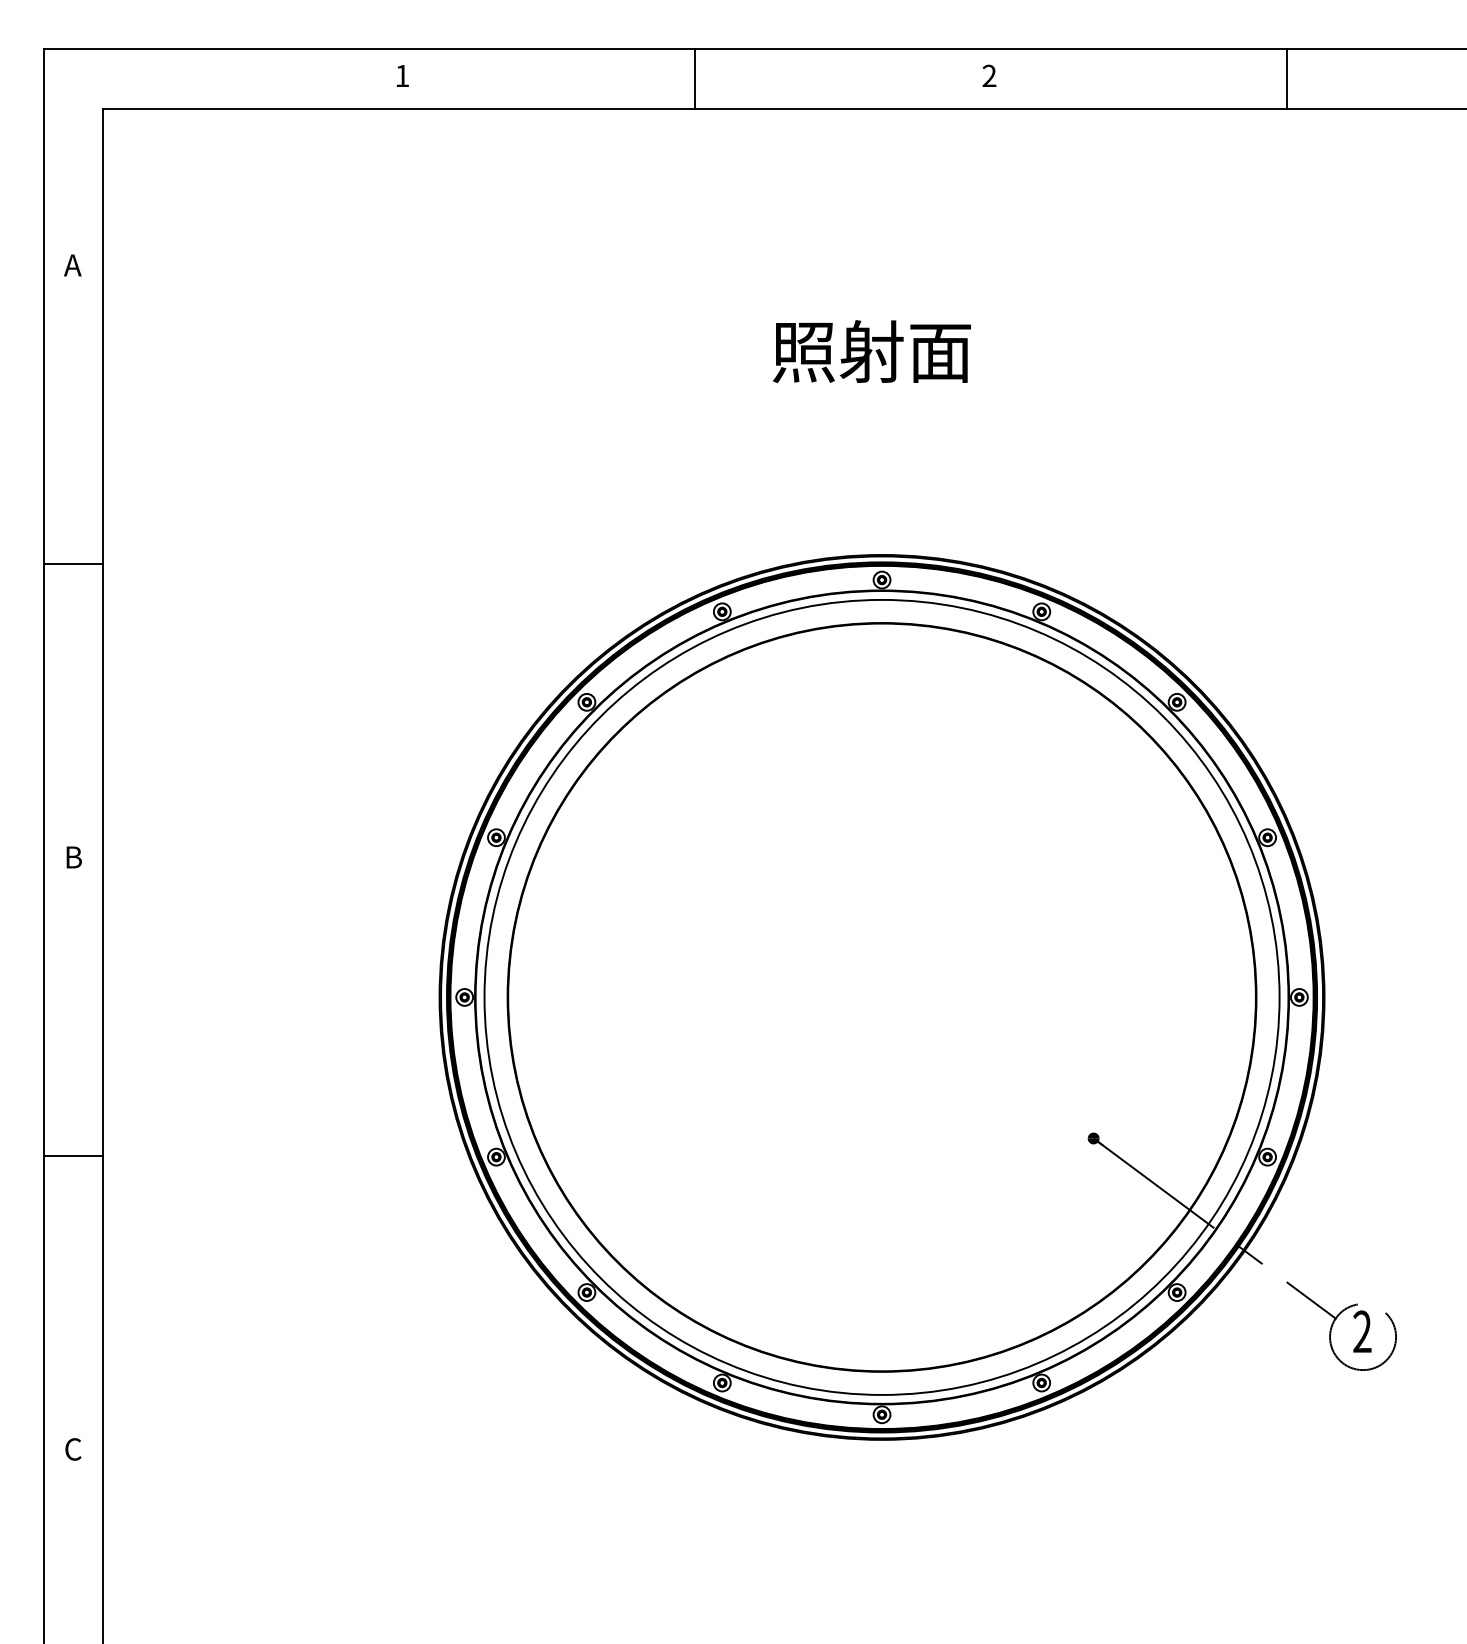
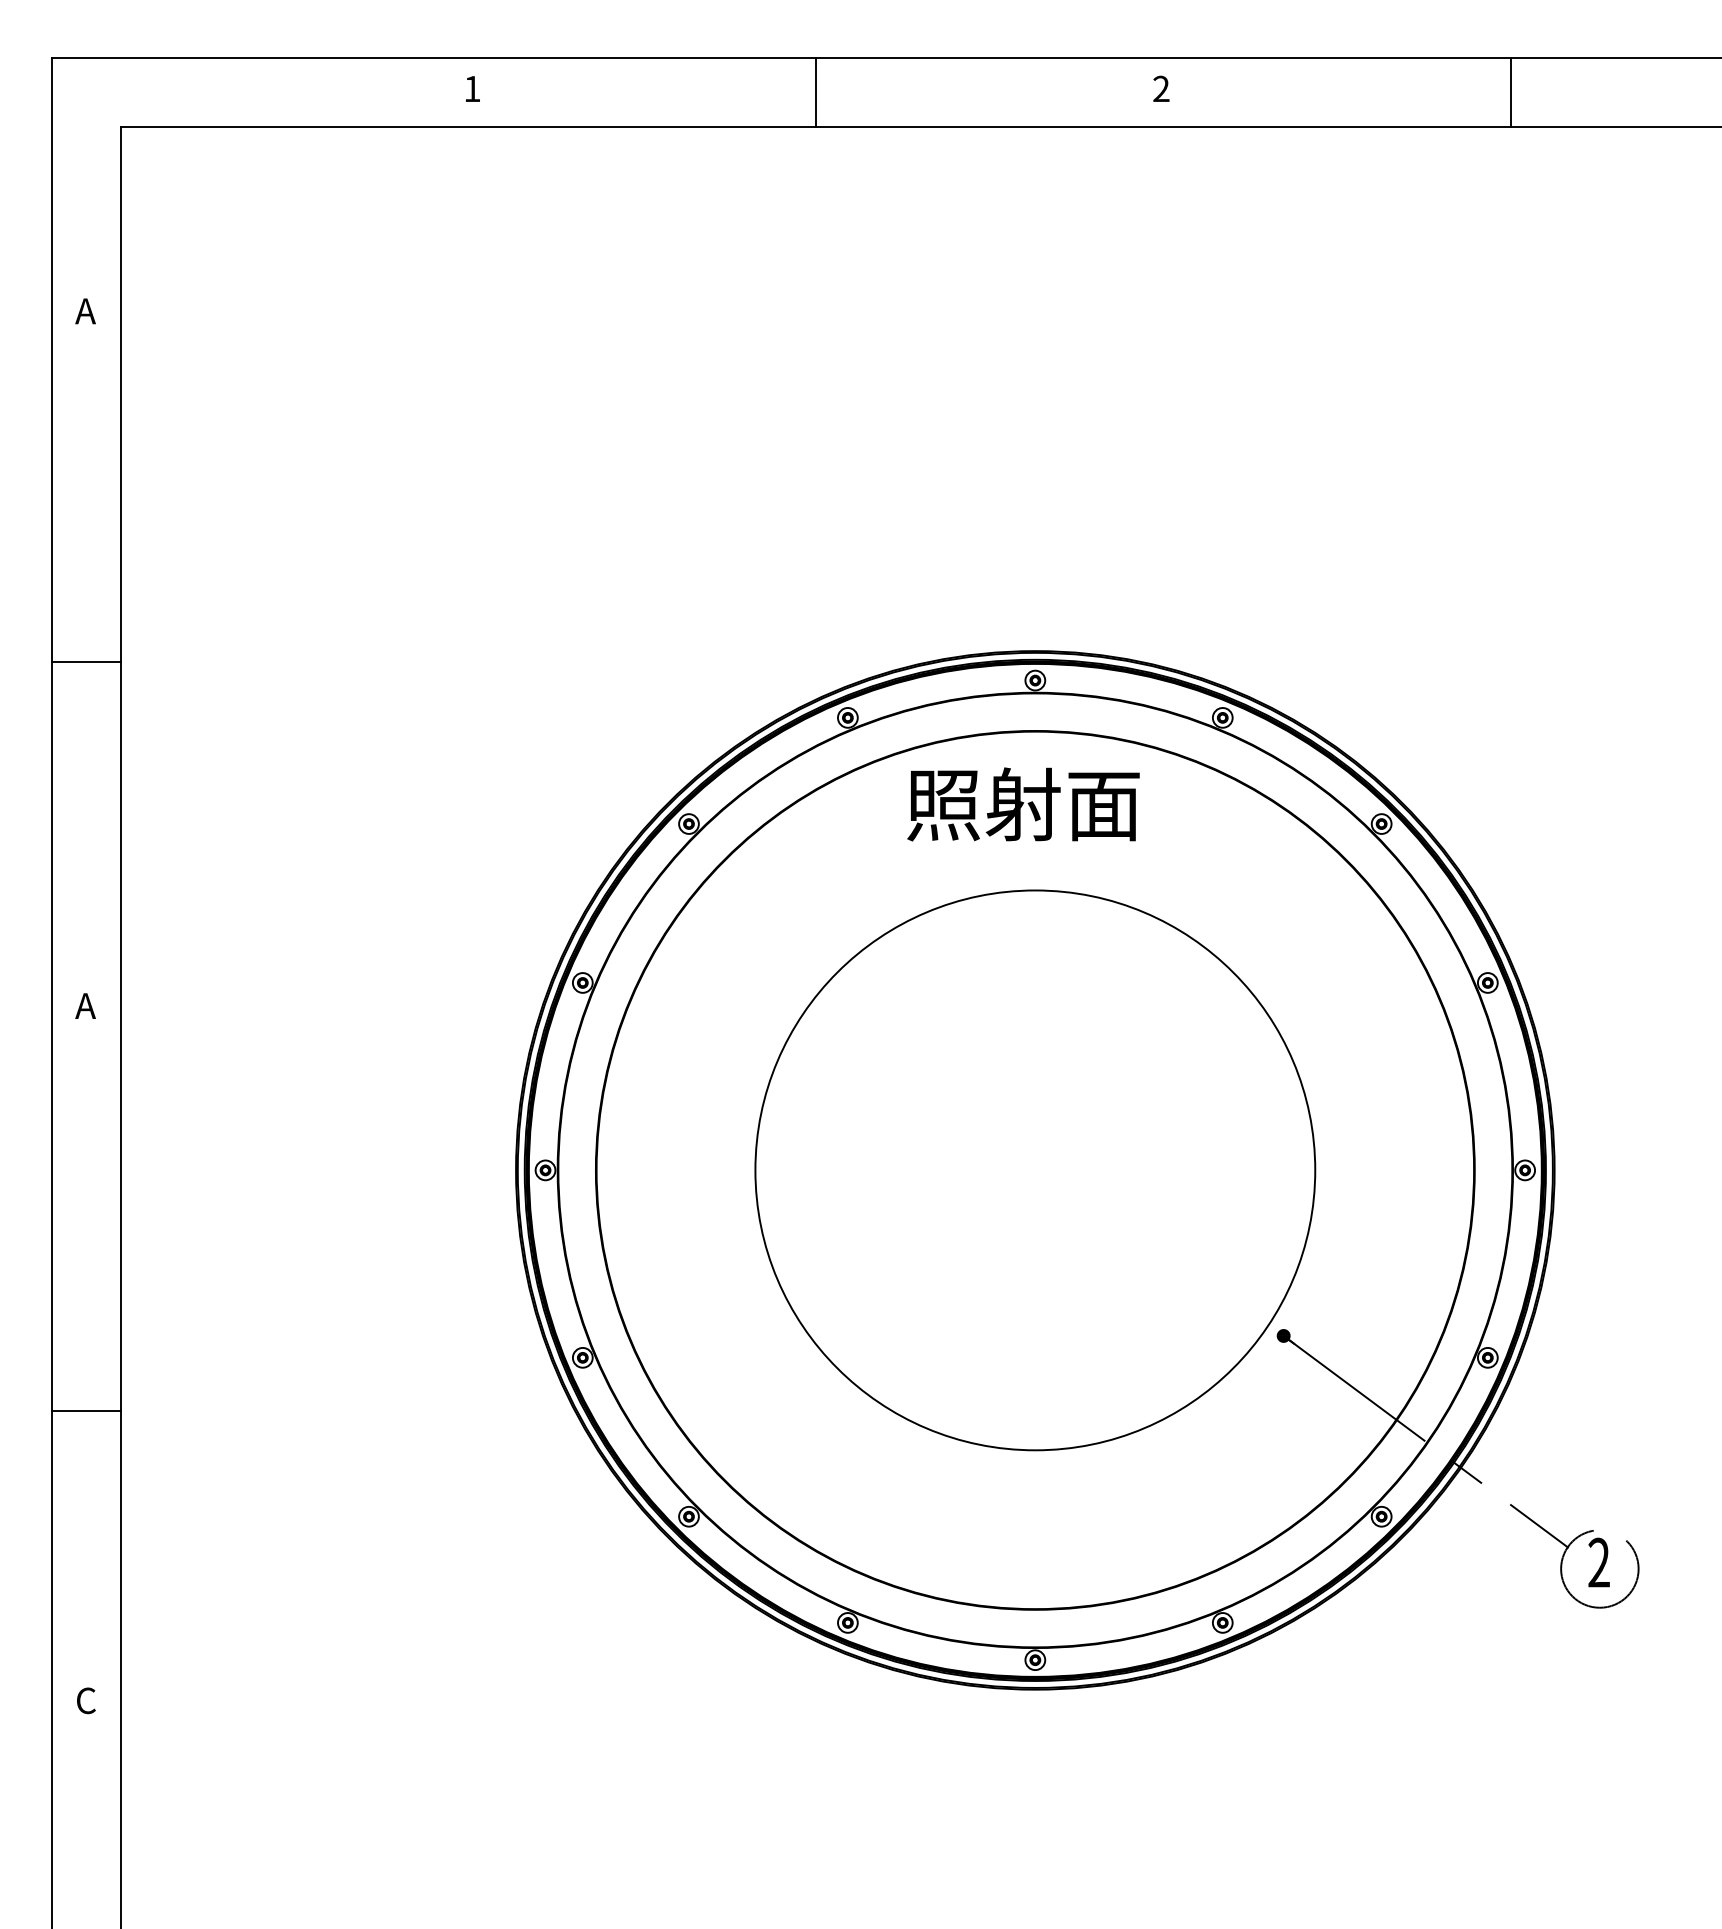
text: (871, 351) -> (1022, 804), moved
text: (72, 857) -> (85, 1006), B -> A
circle: (881, 996) -> (1034, 1169), size x0.6
line: (73, 1156) -> (86, 1411), moved

